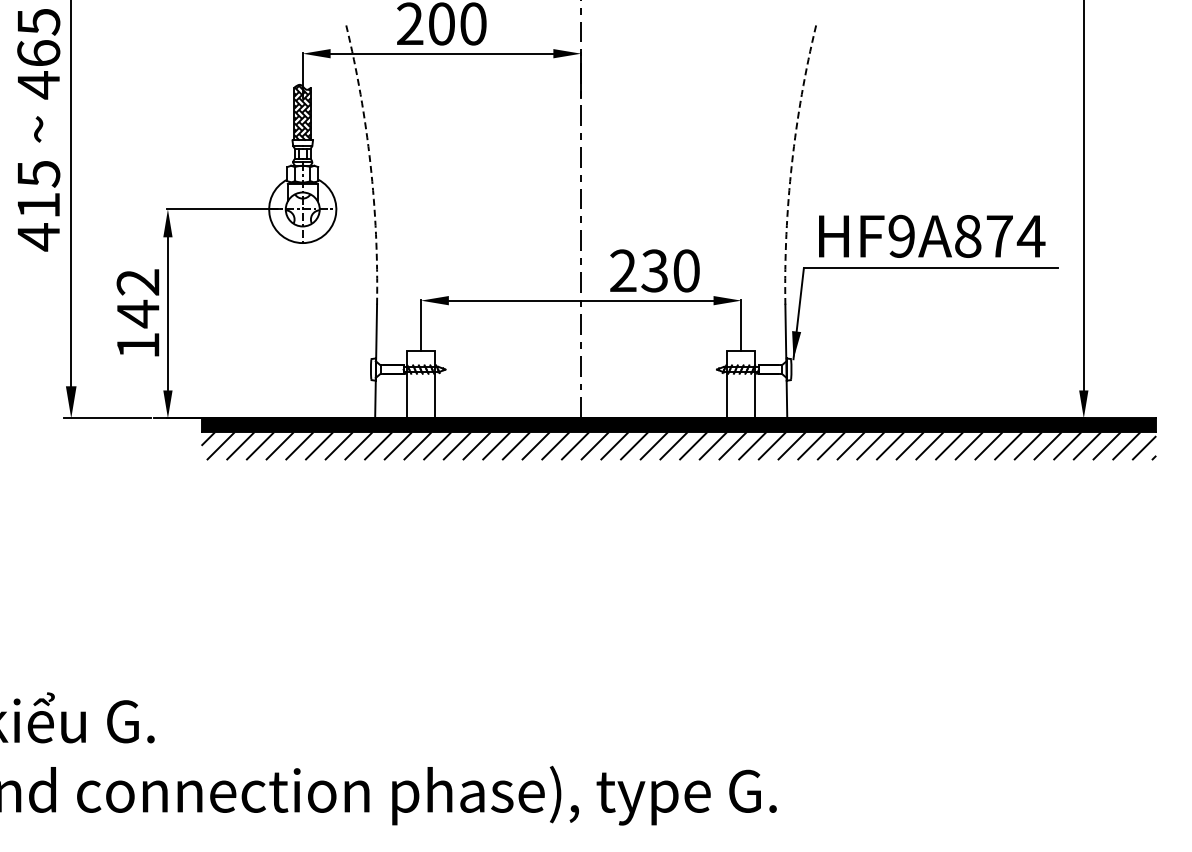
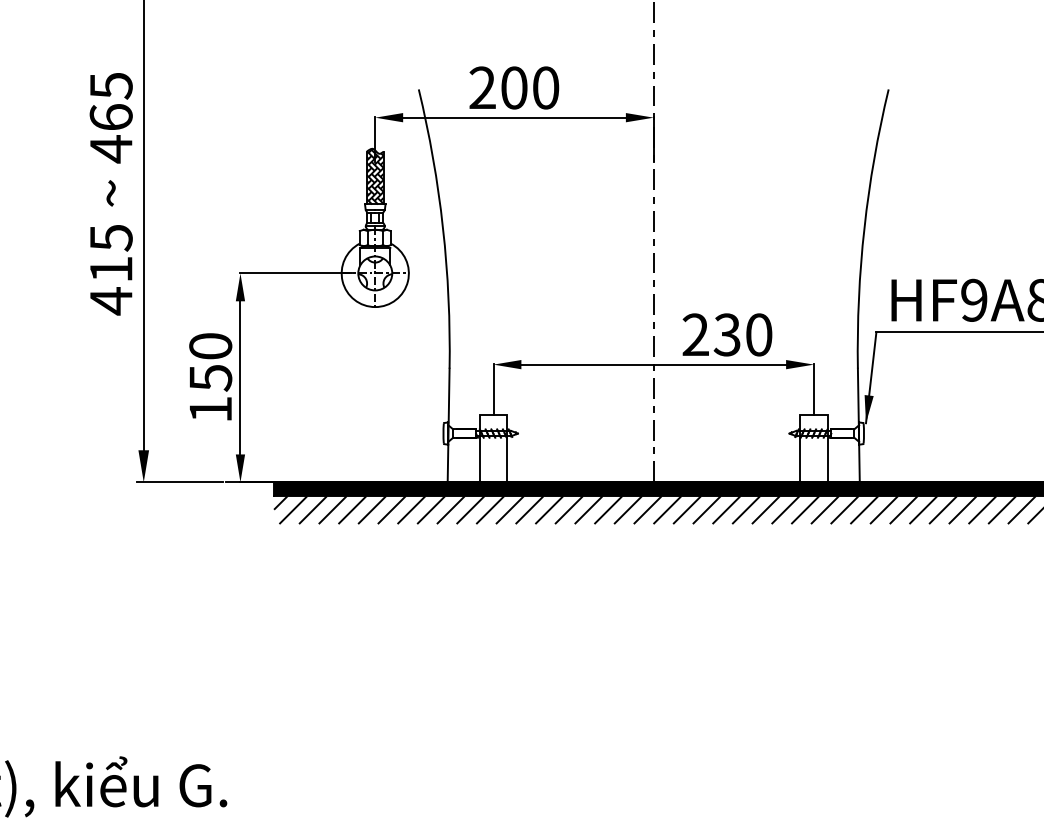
arc: (370, 164) -> (443, 228), dashed -> solid
arc: (791, 164) -> (864, 228), dashed -> solid
text: (137, 298) -> (210, 362), 142 -> 150

